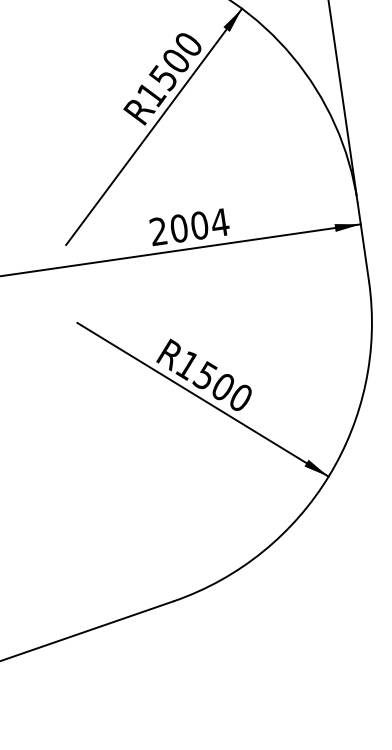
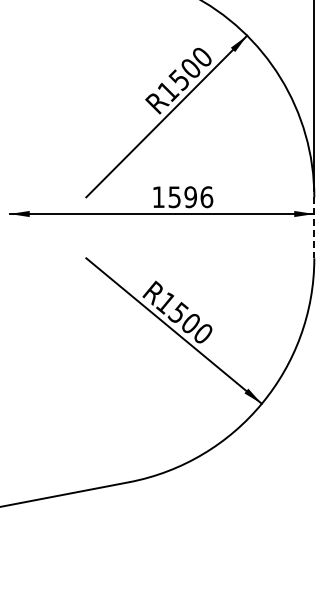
text: (189, 227) -> (182, 197), 2004 -> 1596
line: (363, 242) -> (314, 228), solid -> dashed

